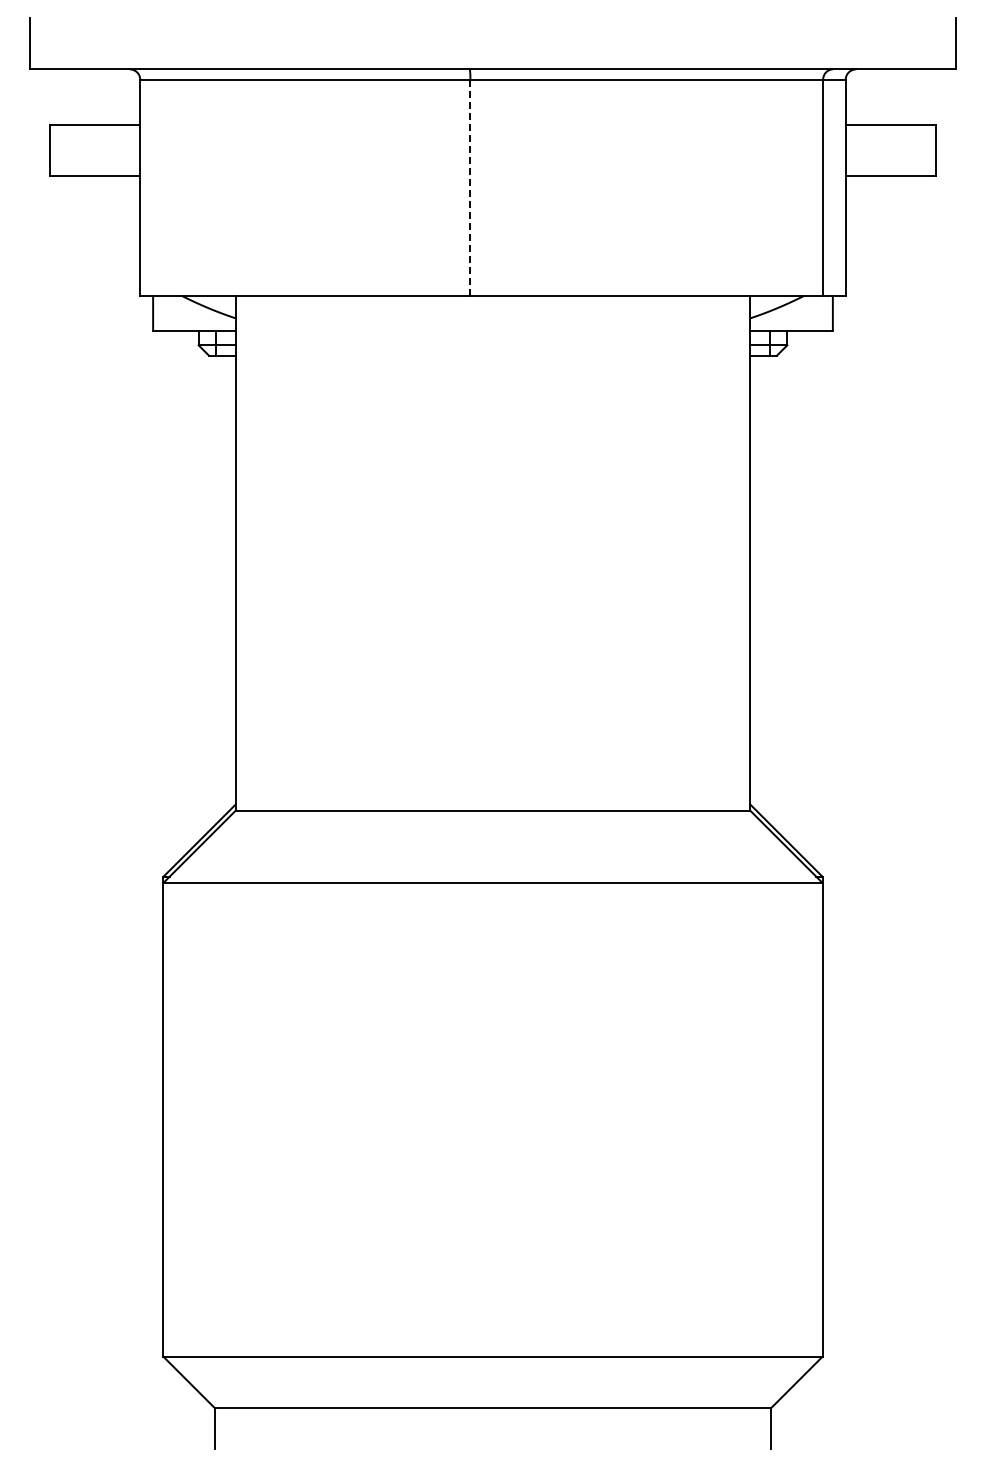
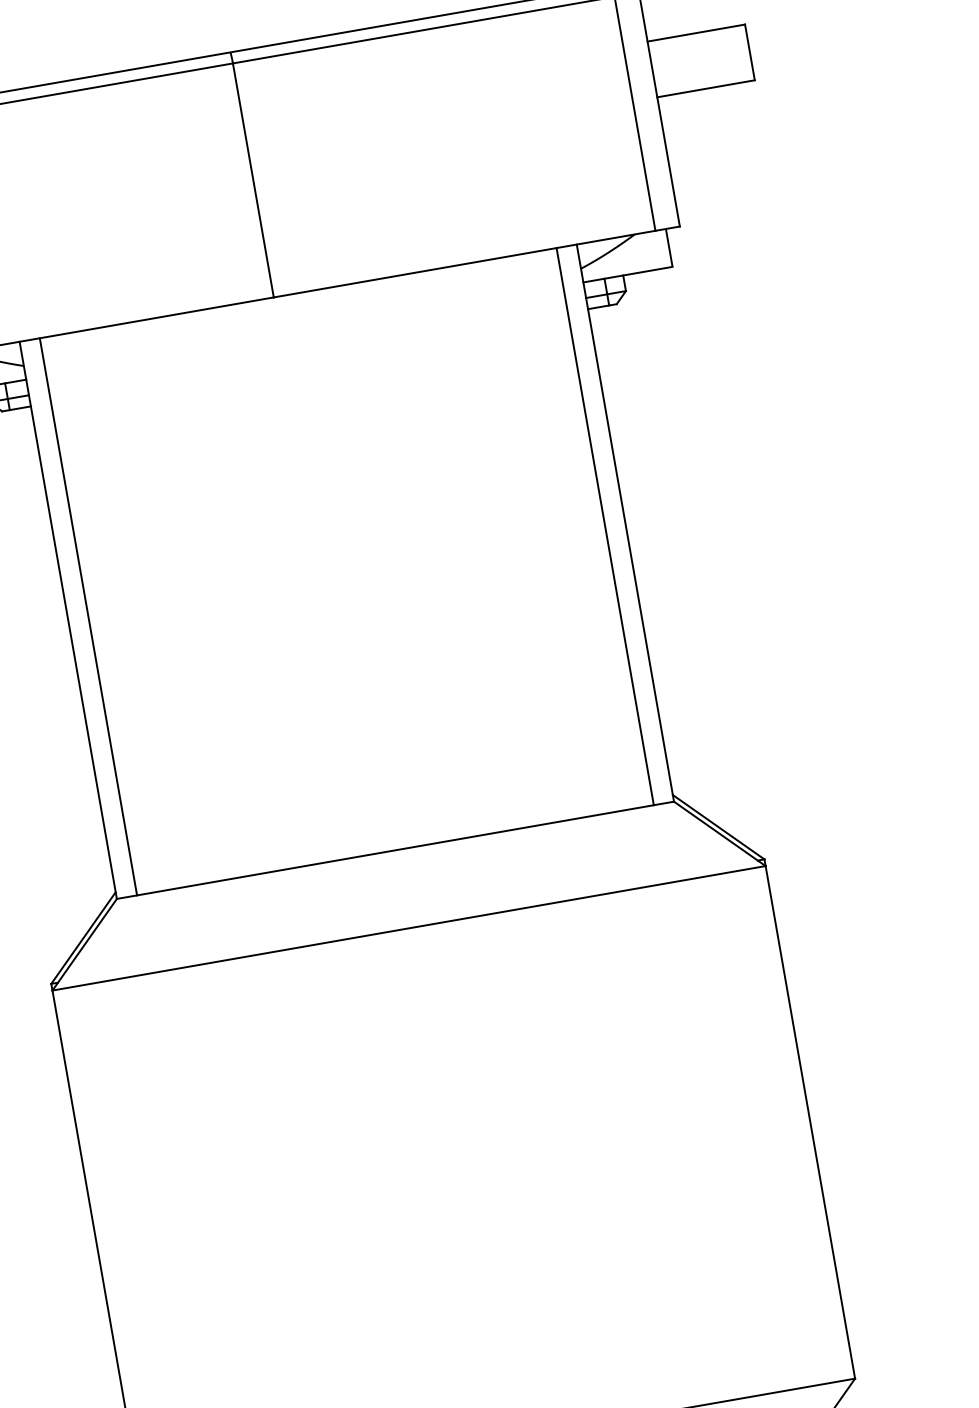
line: (470, 188) -> (253, 181), dashed -> solid
line: (254, 552) -> (88, 615), added
line: (731, 552) -> (604, 525), added

